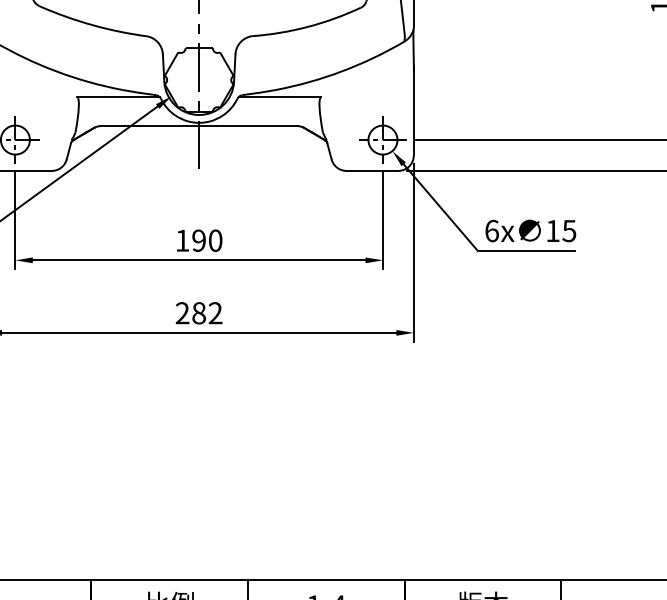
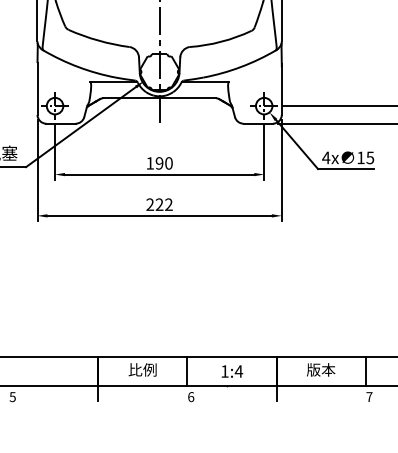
text: (492, 230) -> (326, 157), 6x -> 4x
text: (198, 312) -> (159, 204), 282 -> 222

